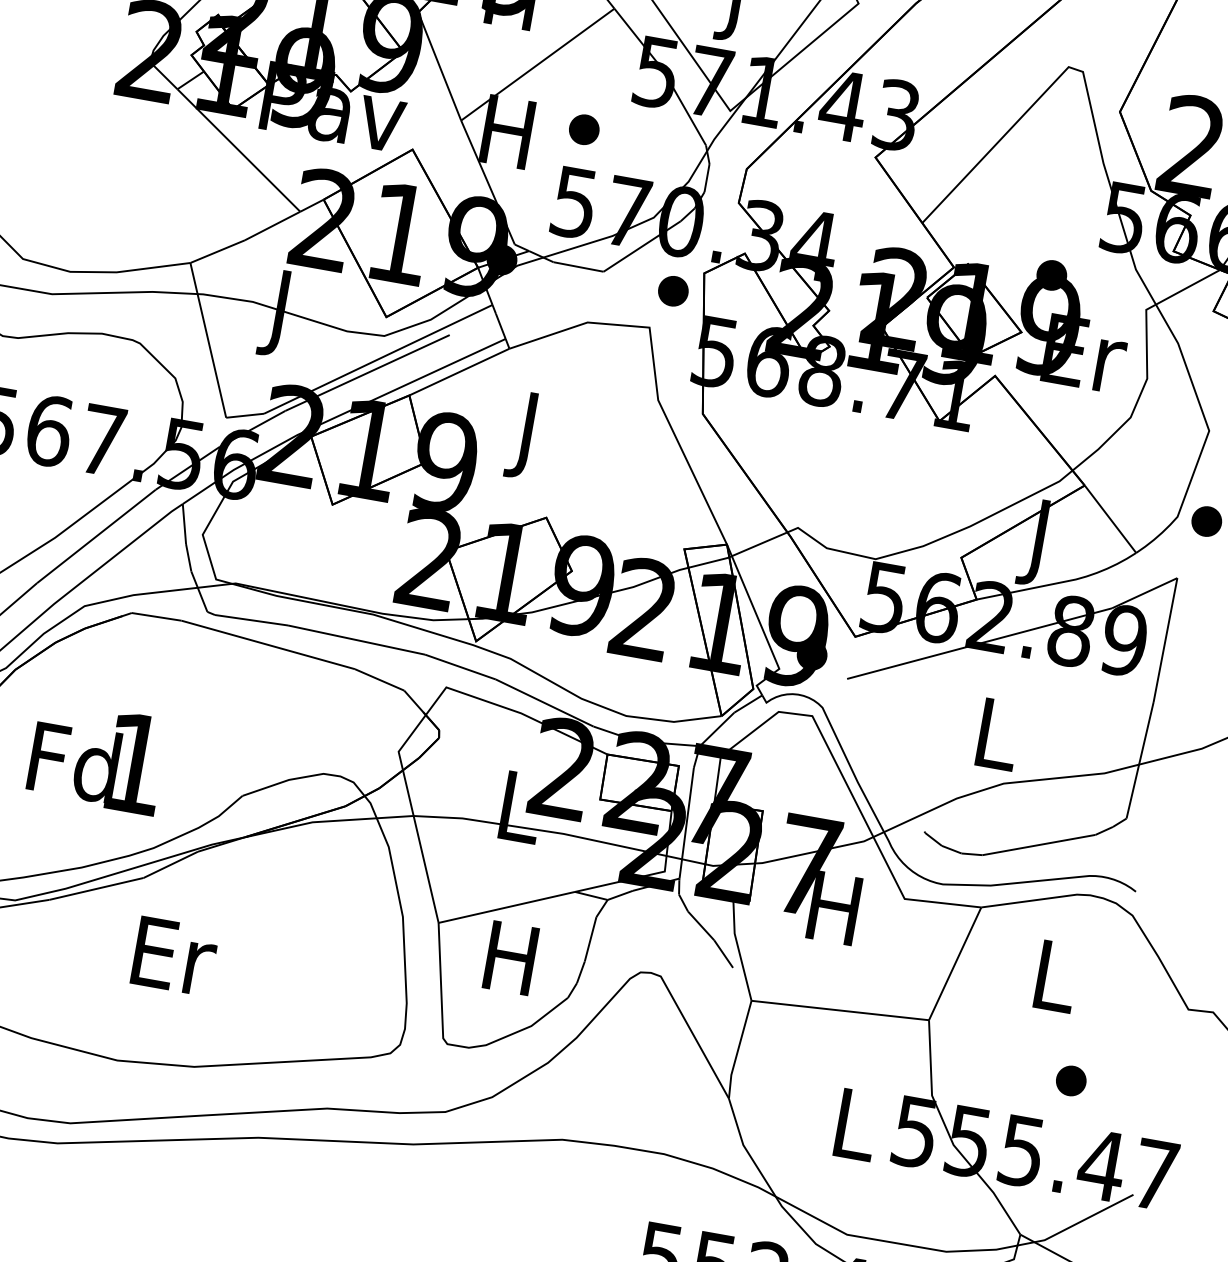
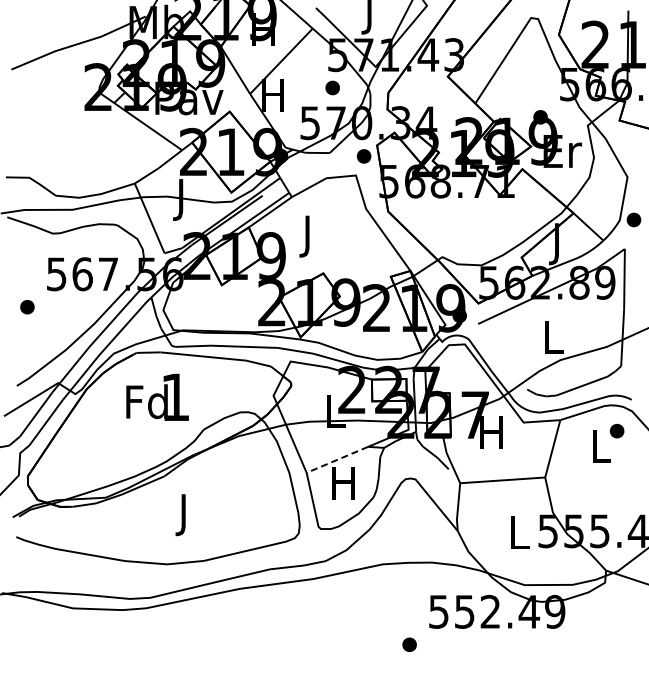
part: (583, 128) -> (332, 87), moved
text: (97, 755) -> (157, 396), moved
line: (504, 908) -> (336, 460), solid -> dashed
text: (172, 966) -> (185, 515), Er -> J
part: (1071, 1081) -> (617, 431), moved

